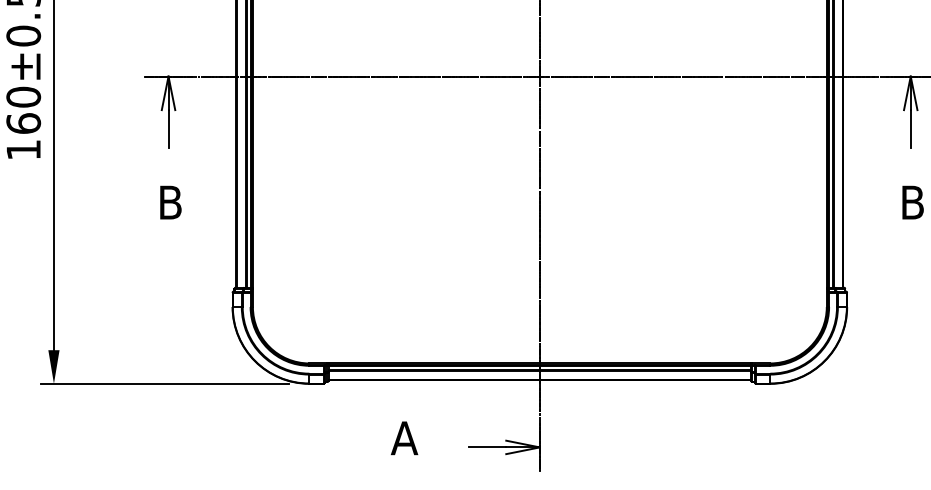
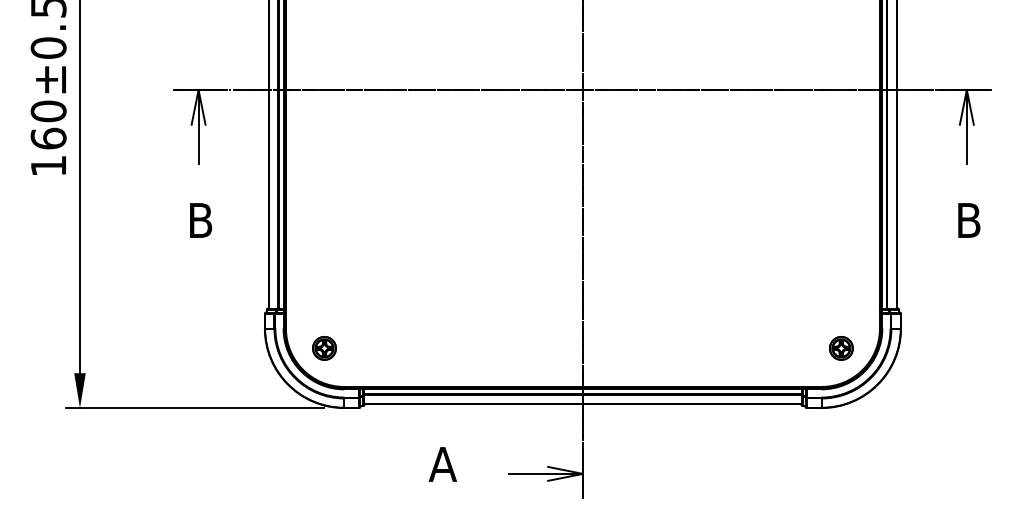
part: (290, 326) -> (324, 348), added
part: (789, 326) -> (841, 348), added

